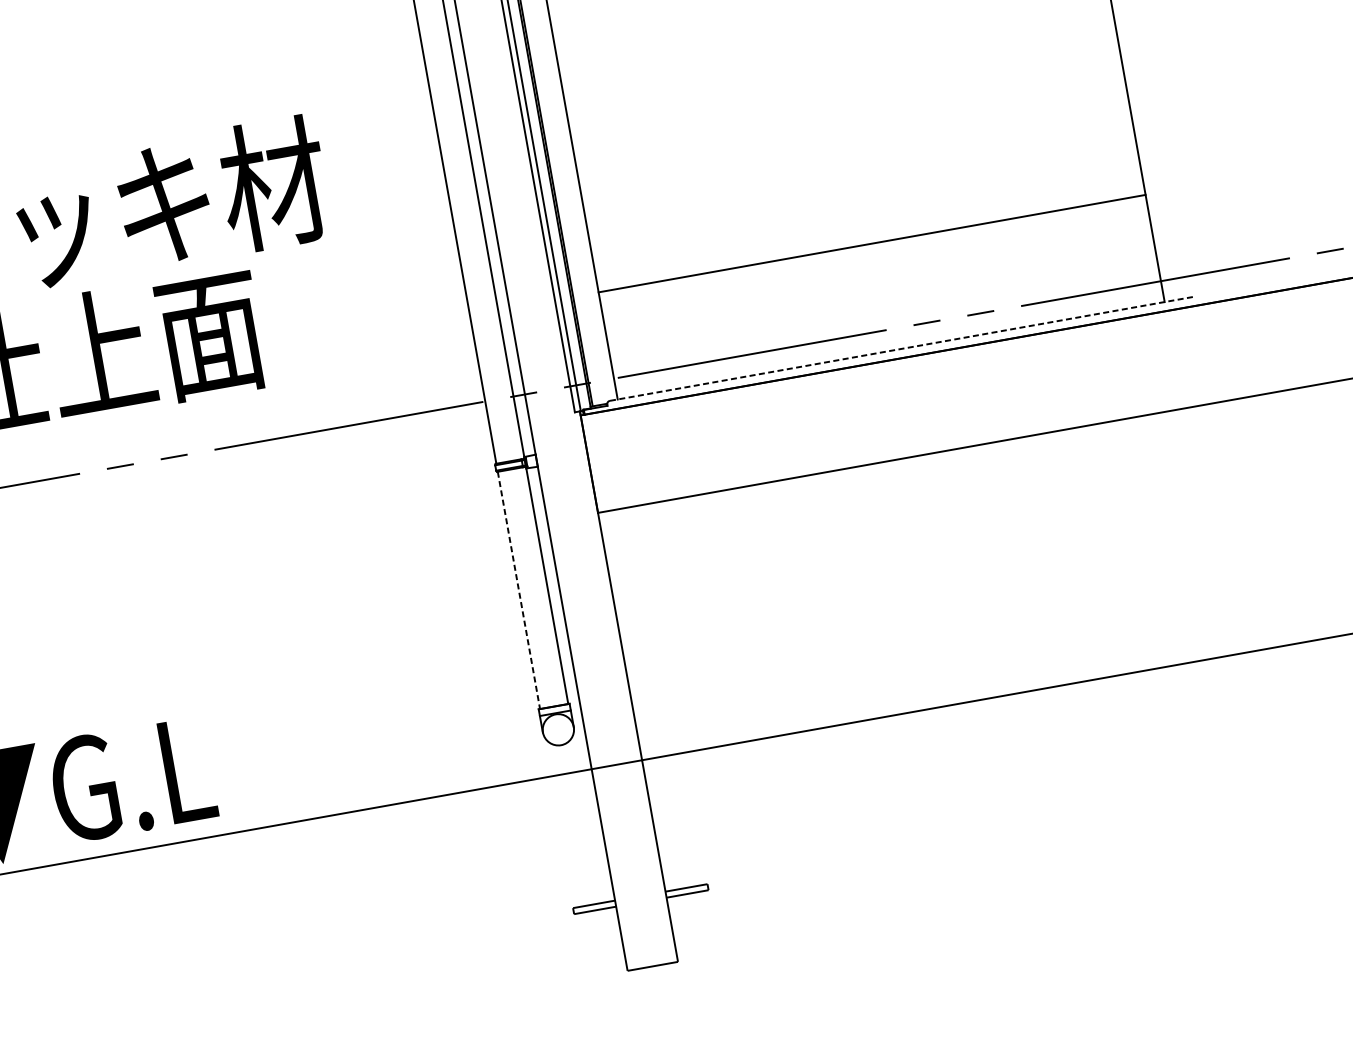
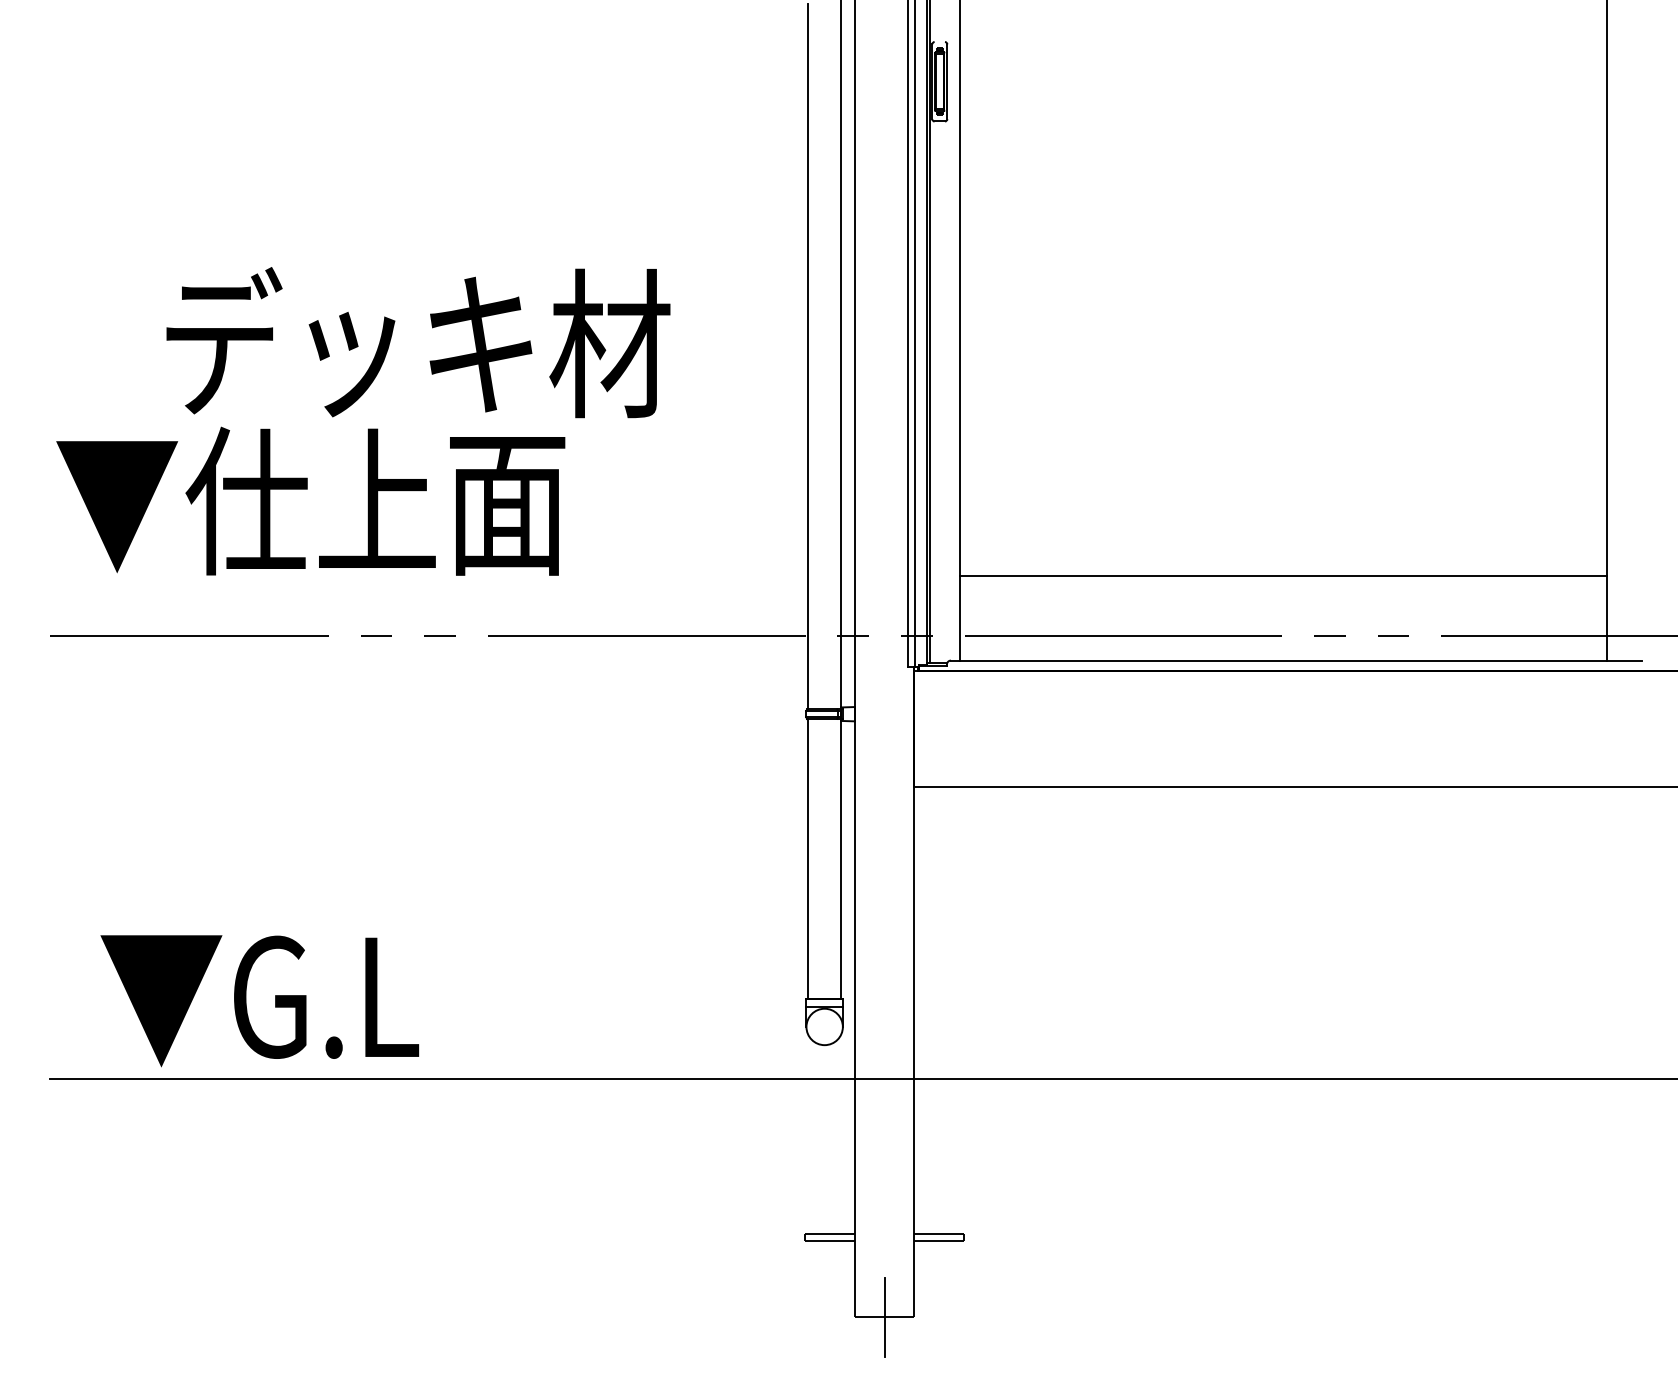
line: (872, 243) -> (1283, 575), moved
line: (902, 348) -> (1296, 660), dashed -> solid
line: (518, 590) -> (807, 859), dashed -> solid
line: (652, 965) -> (884, 1316), added

